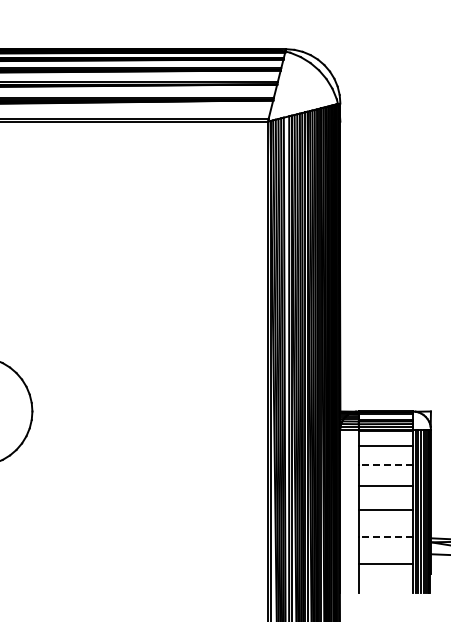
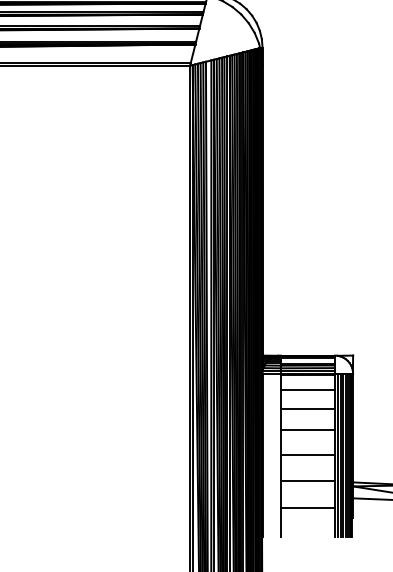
line: (385, 464) -> (307, 408), dashed -> solid
line: (385, 536) -> (307, 480), dashed -> solid

